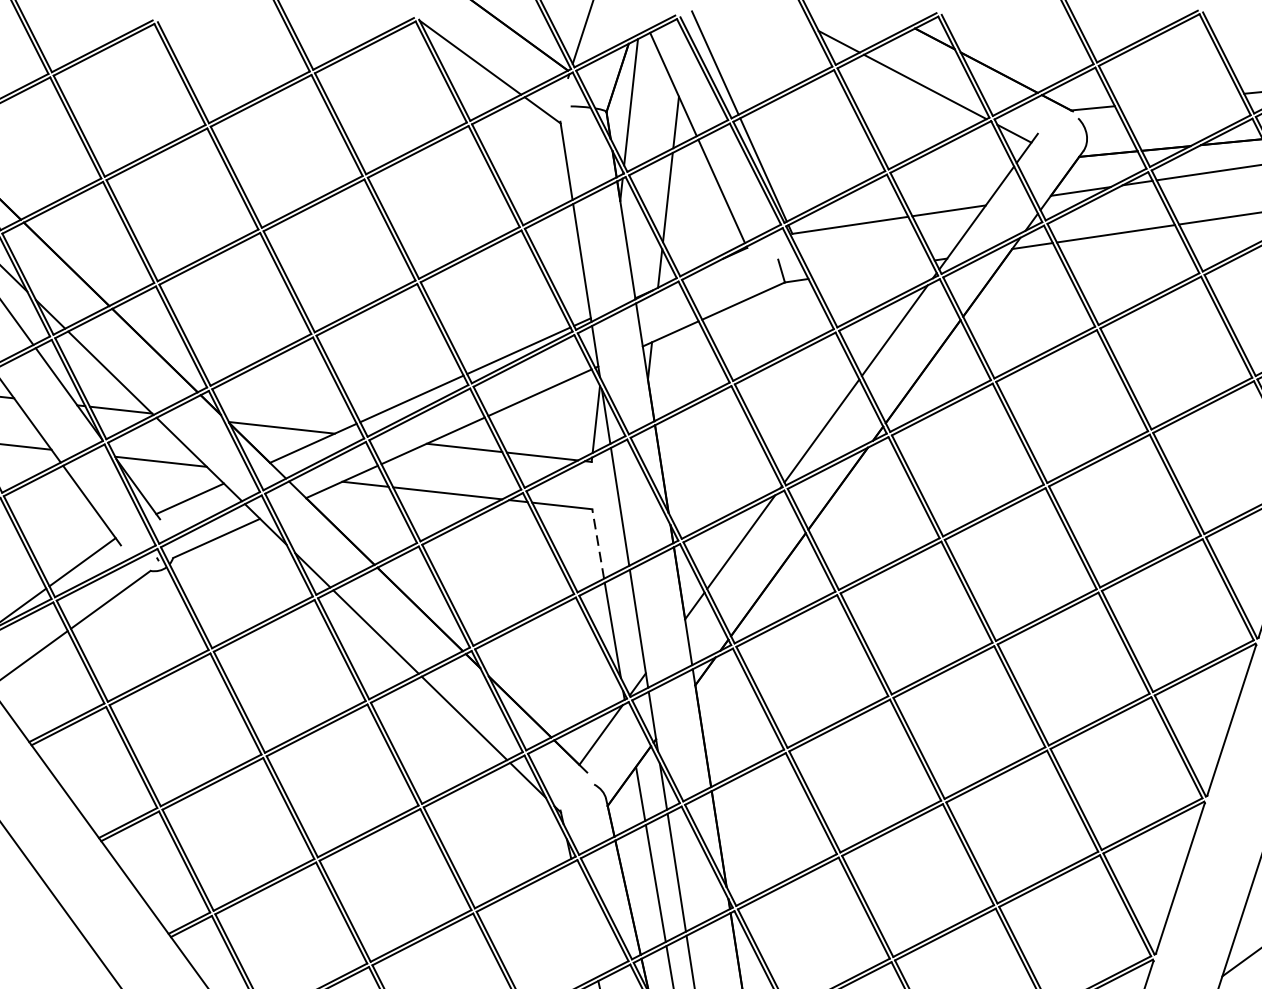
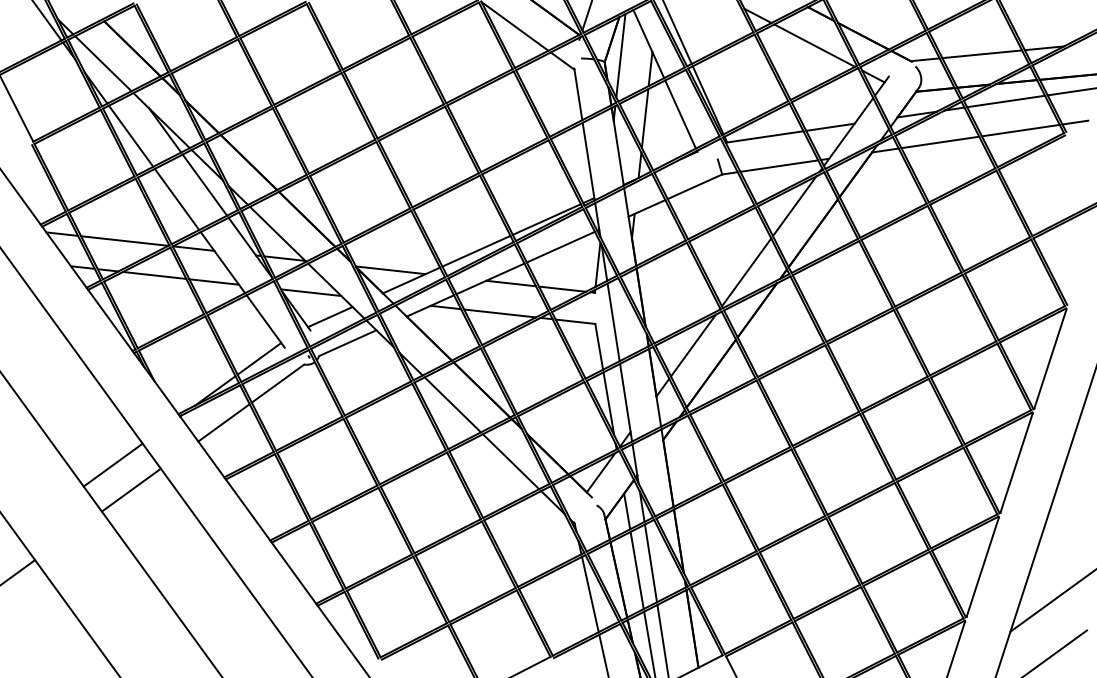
line: (1179, 100) -> (982, 54), added
line: (871, 268) -> (779, 165), added
line: (598, 543) -> (599, 346), dashed -> solid
line: (584, 919) -> (590, 594), added

